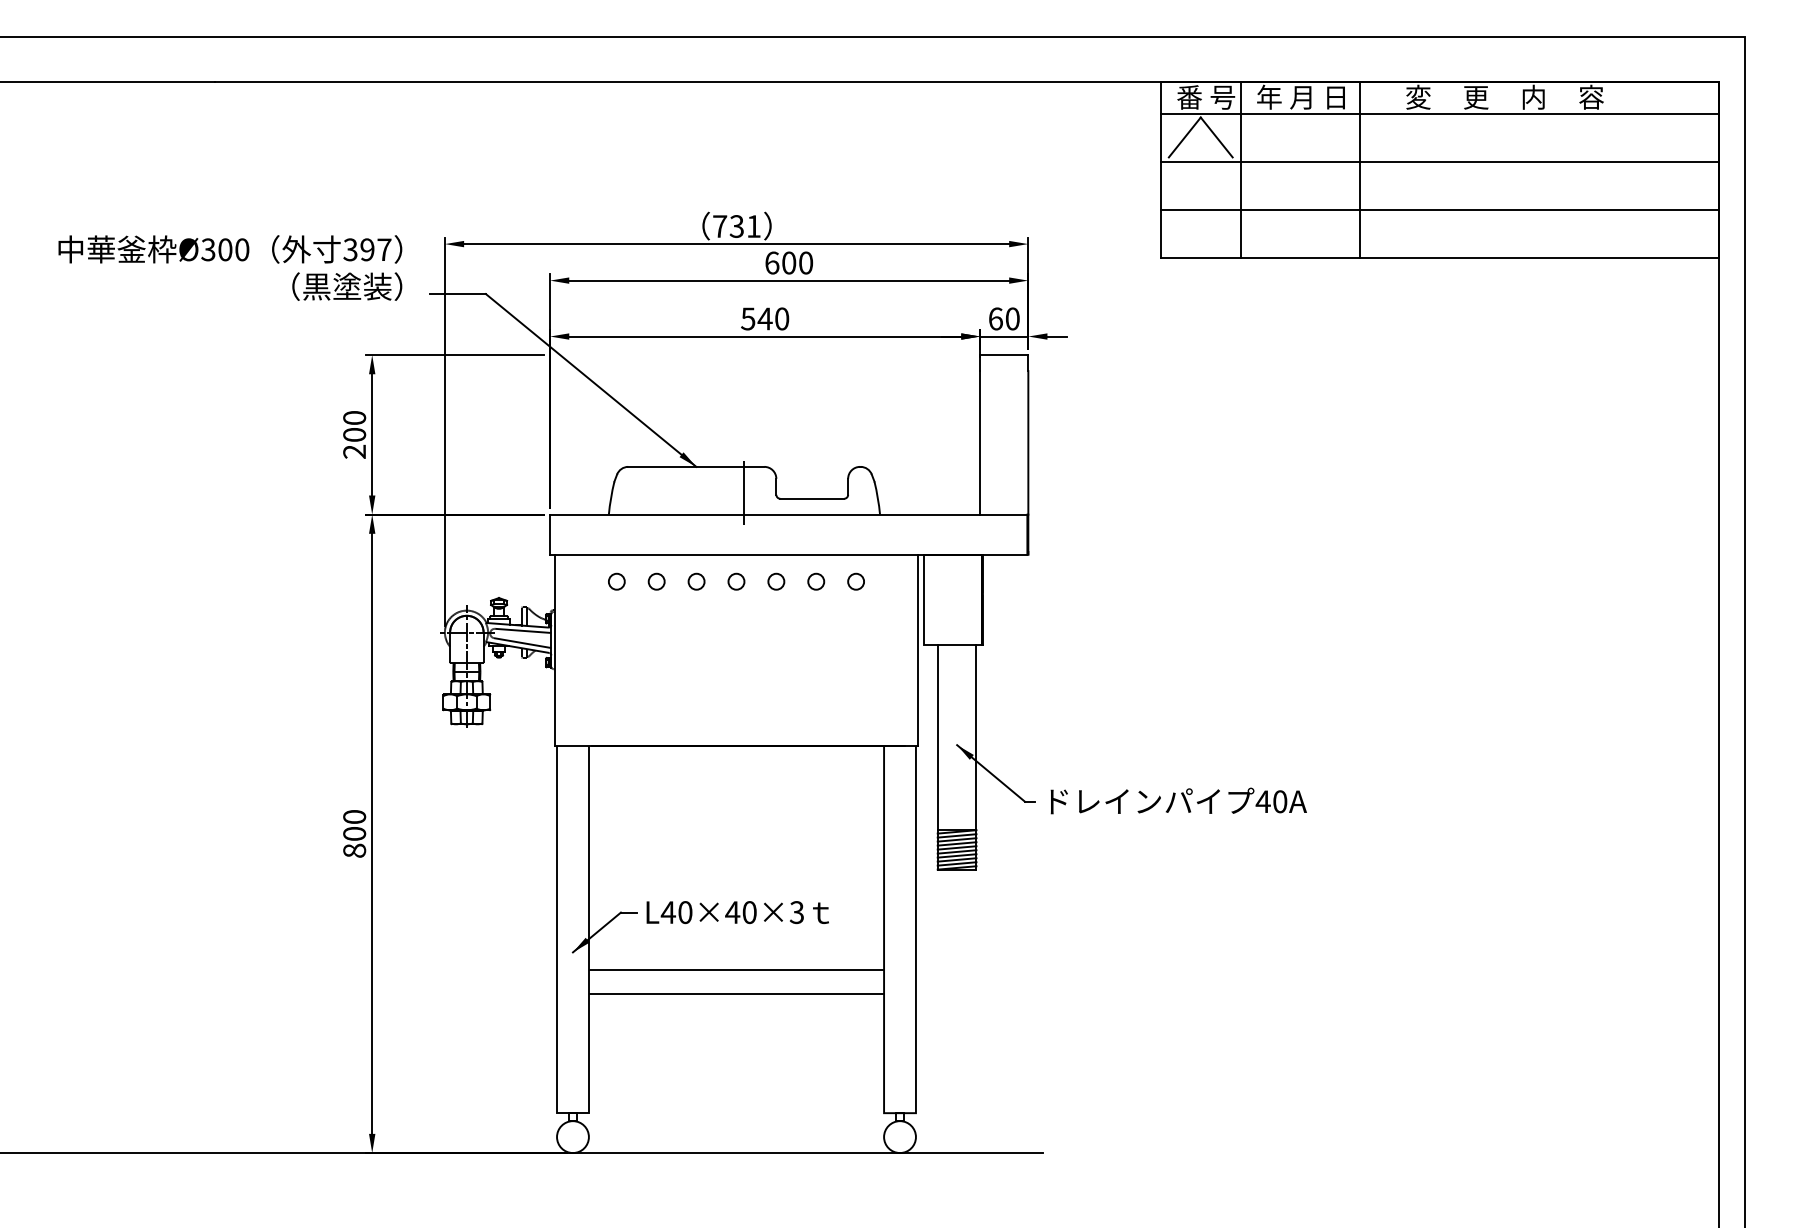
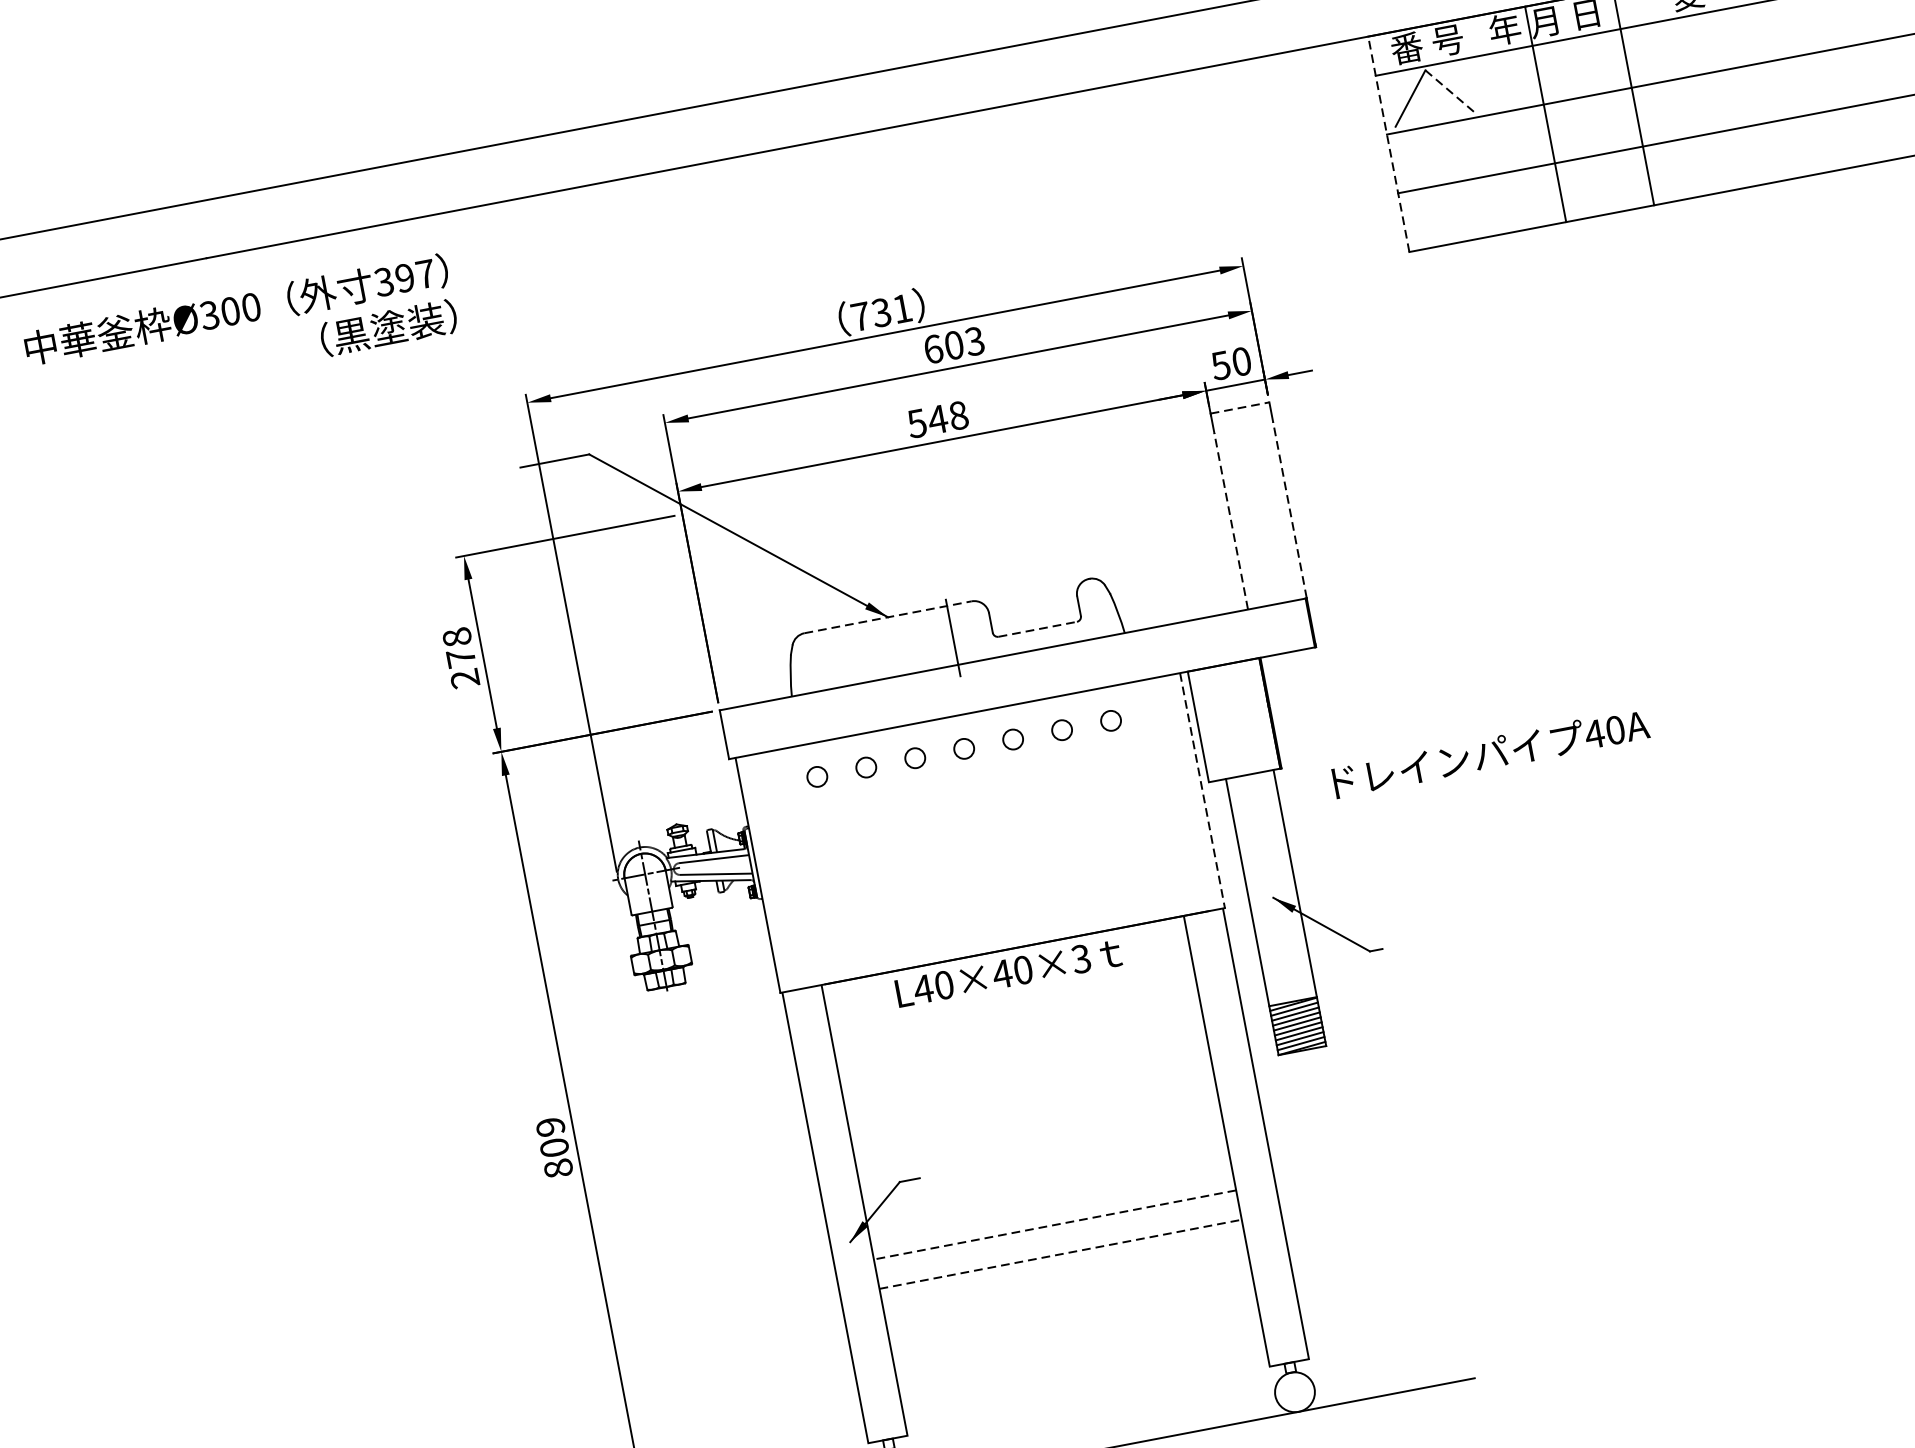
line: (1216, 137) -> (1449, 91), solid -> dashed
line: (1240, 169) -> (1545, 113), moved
line: (1160, 170) -> (1388, 144), solid -> dashed
text: (805, 262) -> (974, 340), 600 -> 603
text: (230, 267) -> (240, 331), moved
text: (995, 318) -> (1220, 365), 60 -> 50
text: (782, 319) -> (959, 416), 540 -> 548
line: (1004, 355) -> (1240, 408), solid -> dashed
text: (354, 426) -> (458, 647), 200 -> 278
line: (980, 442) -> (1231, 520), solid -> dashed
line: (1028, 442) -> (1290, 509), solid -> dashed
line: (696, 466) -> (888, 616), solid -> dashed
line: (812, 498) -> (1038, 628), solid -> dashed
line: (917, 650) -> (1202, 790), solid -> dashed
text: (1178, 800) -> (1490, 752), moved
text: (354, 816) -> (550, 1126), 800 -> 809
text: (737, 912) -> (1008, 972), moved
line: (736, 969) -> (1055, 1224), solid -> dashed
line: (736, 993) -> (1060, 1254), solid -> dashed

